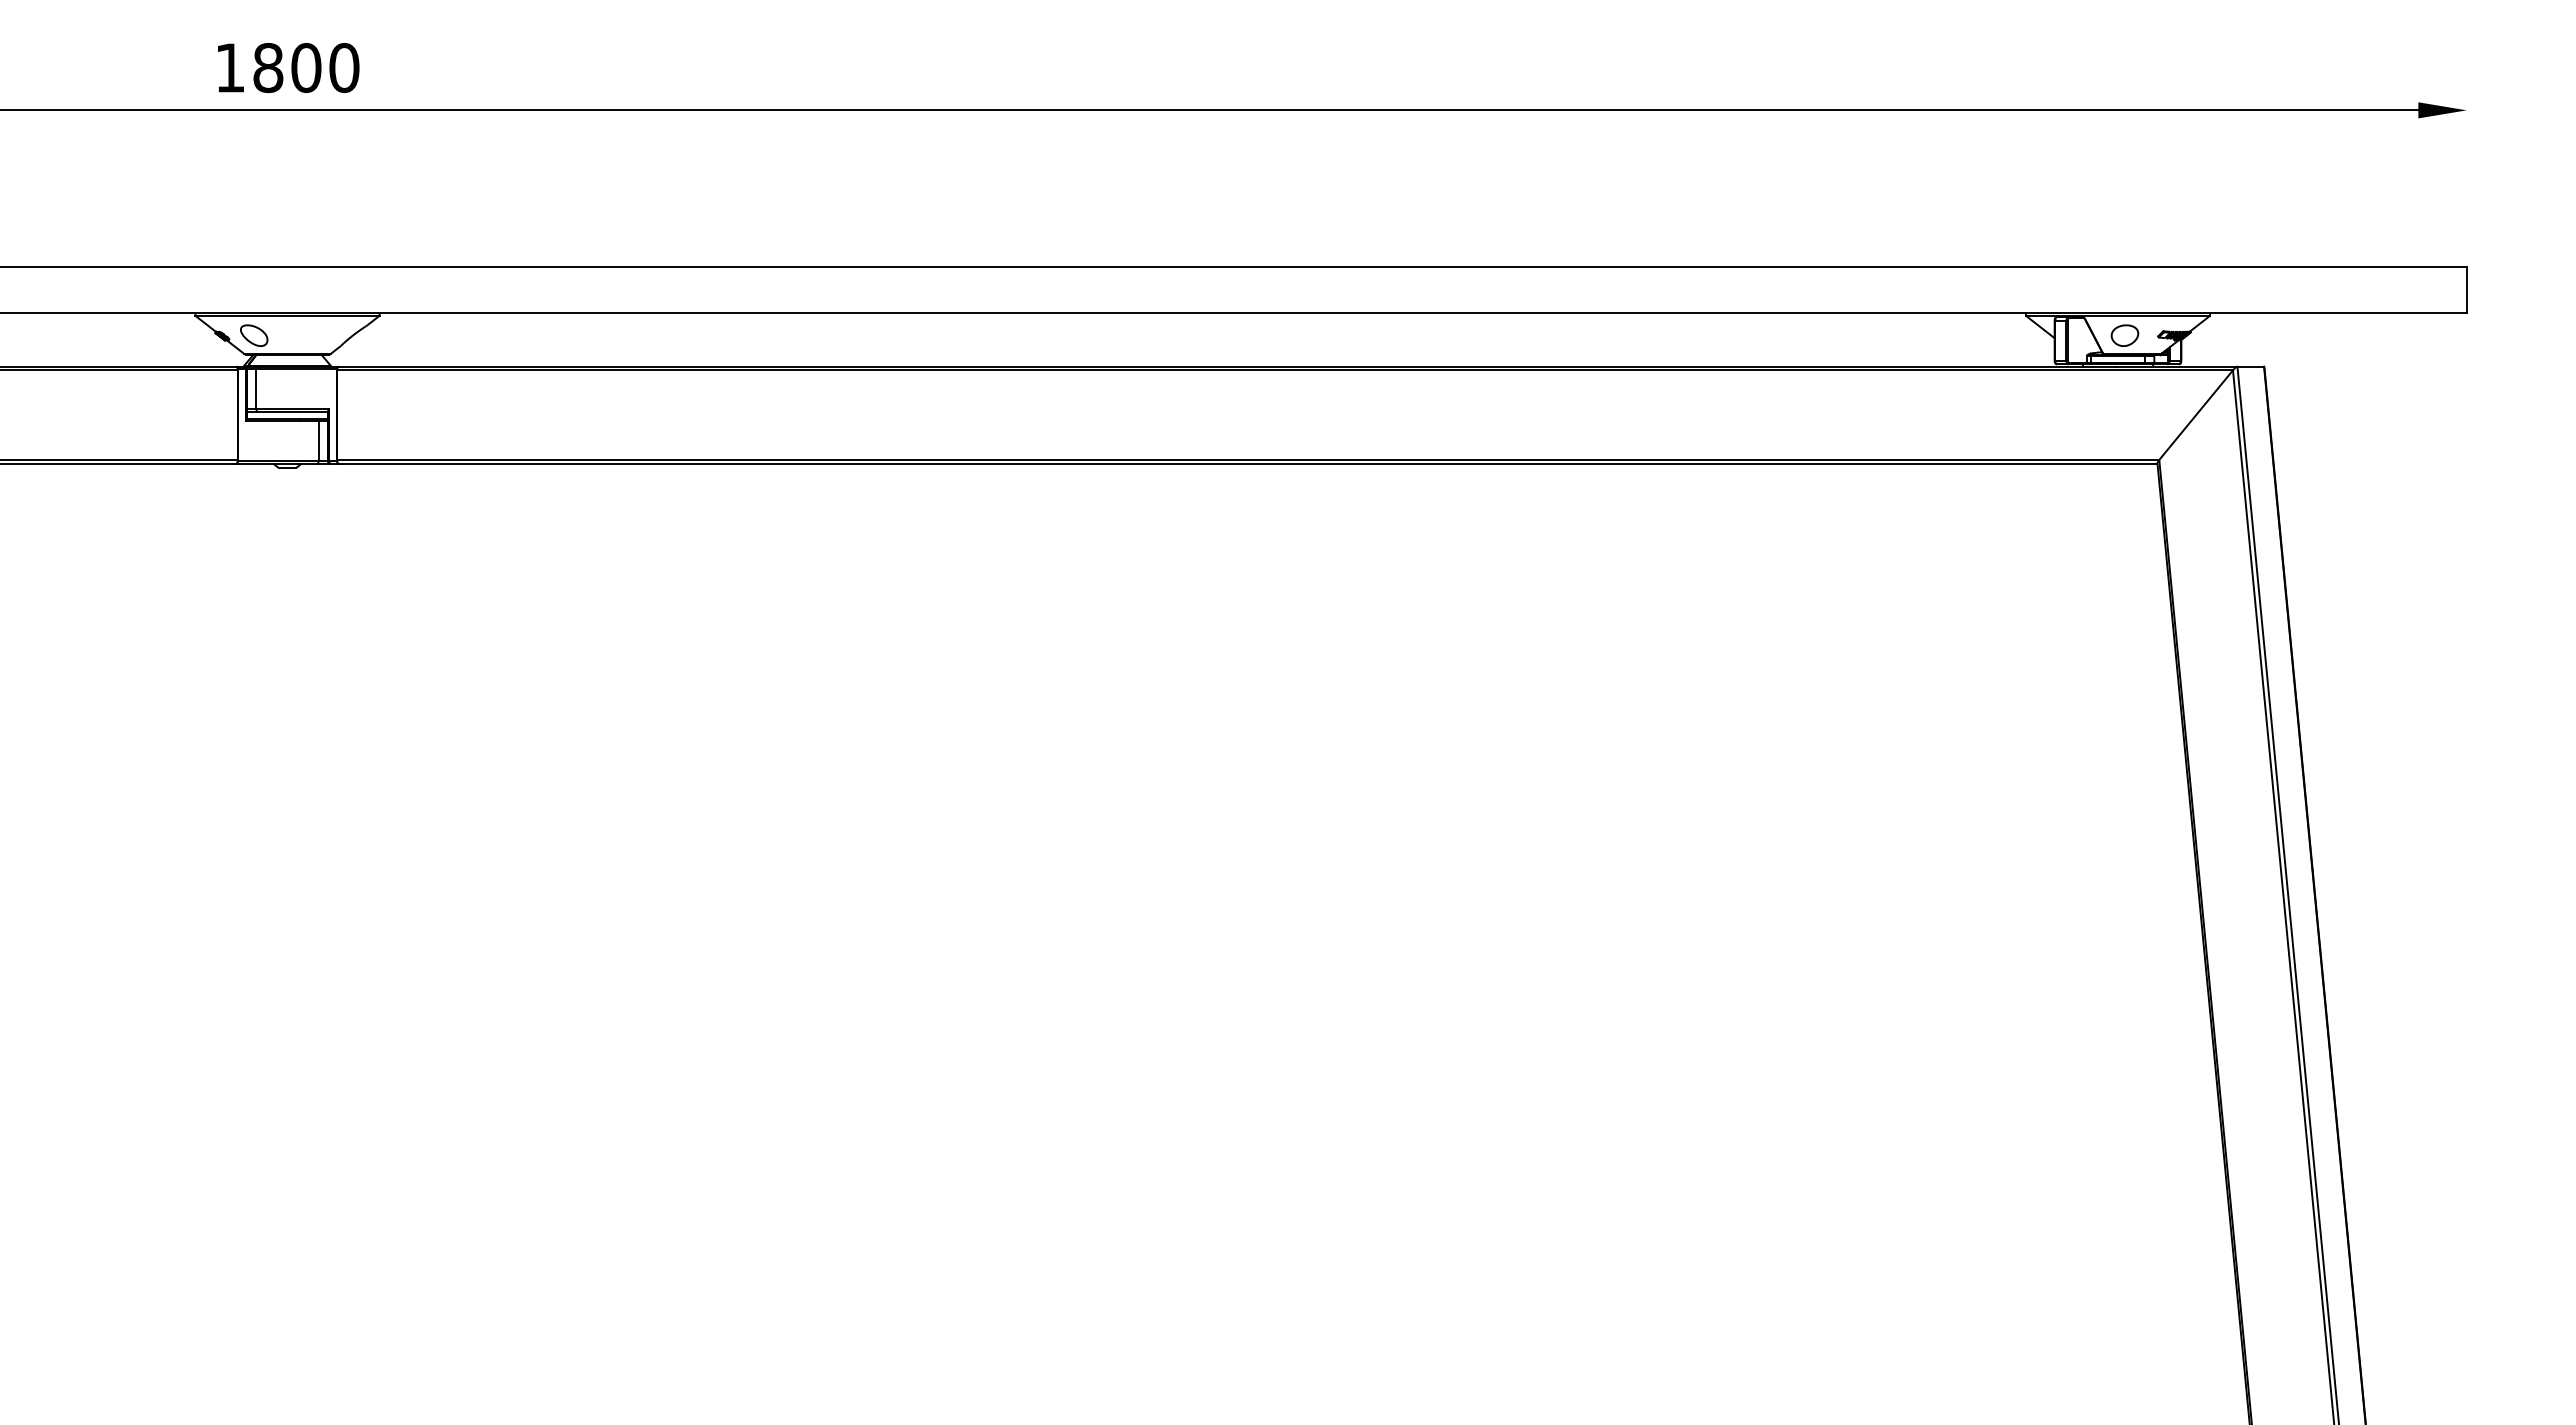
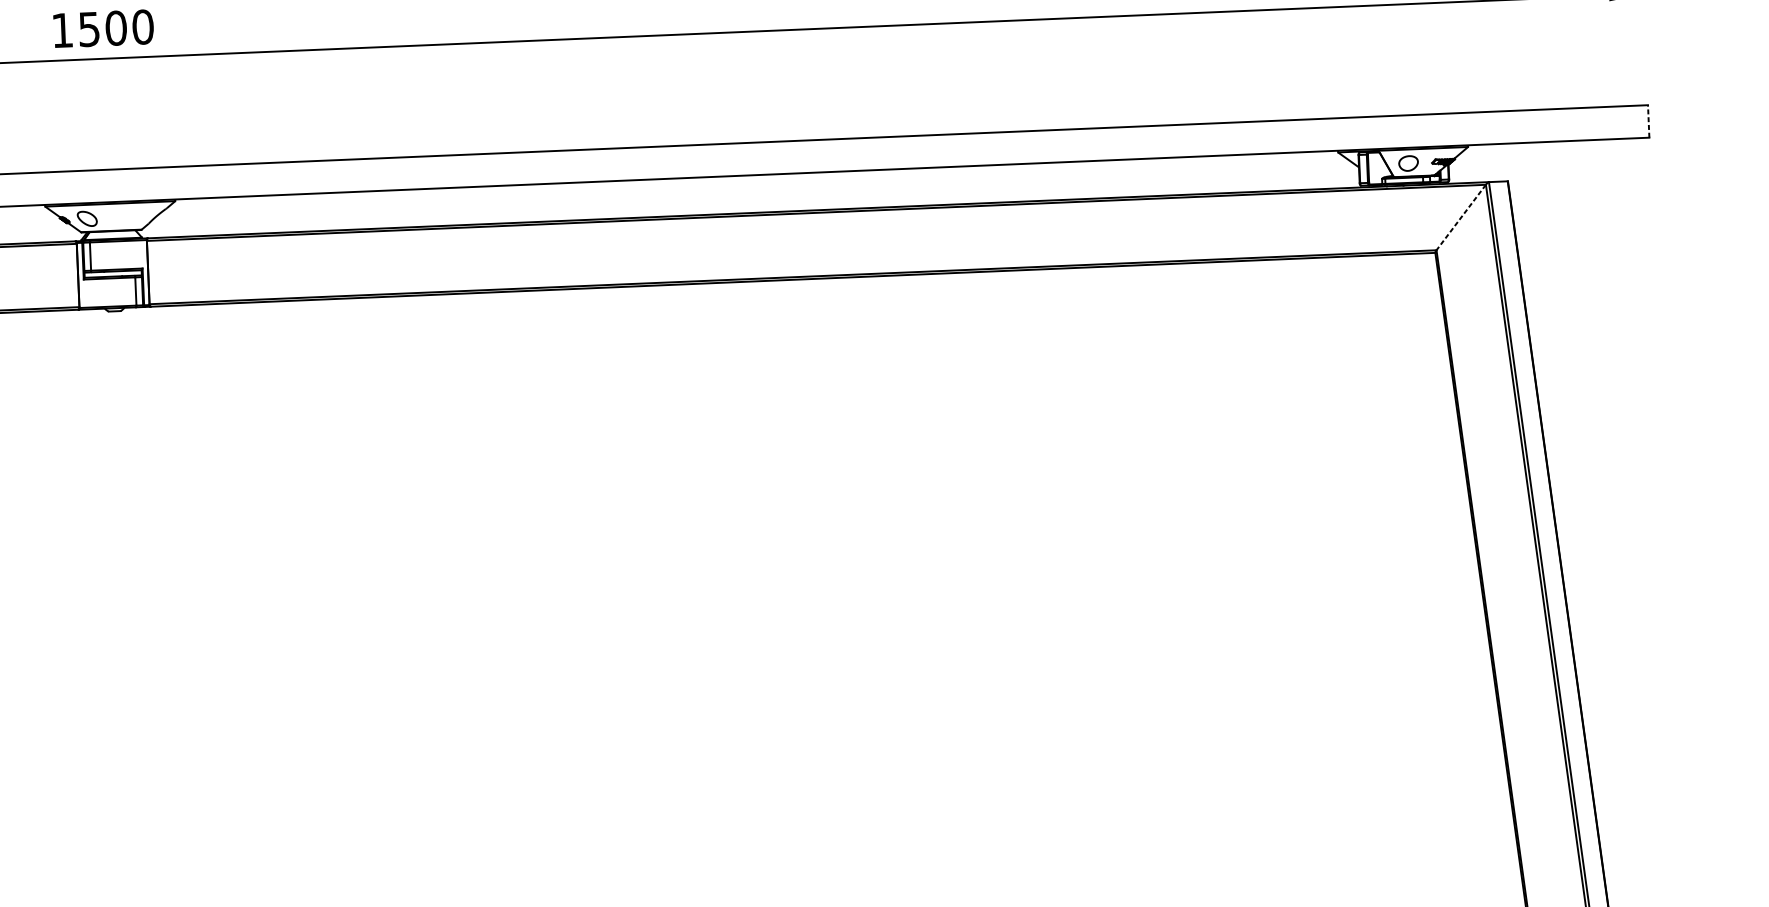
text: (268, 68) -> (89, 29), 1800 -> 1500
line: (2466, 289) -> (1648, 120), solid -> dashed
line: (2195, 415) -> (1460, 217), solid -> dashed

